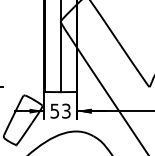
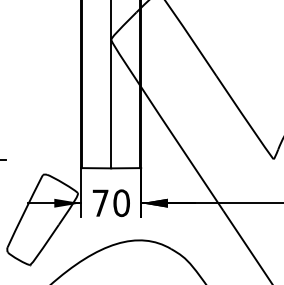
text: (60, 110) -> (110, 201), 53 -> 70

